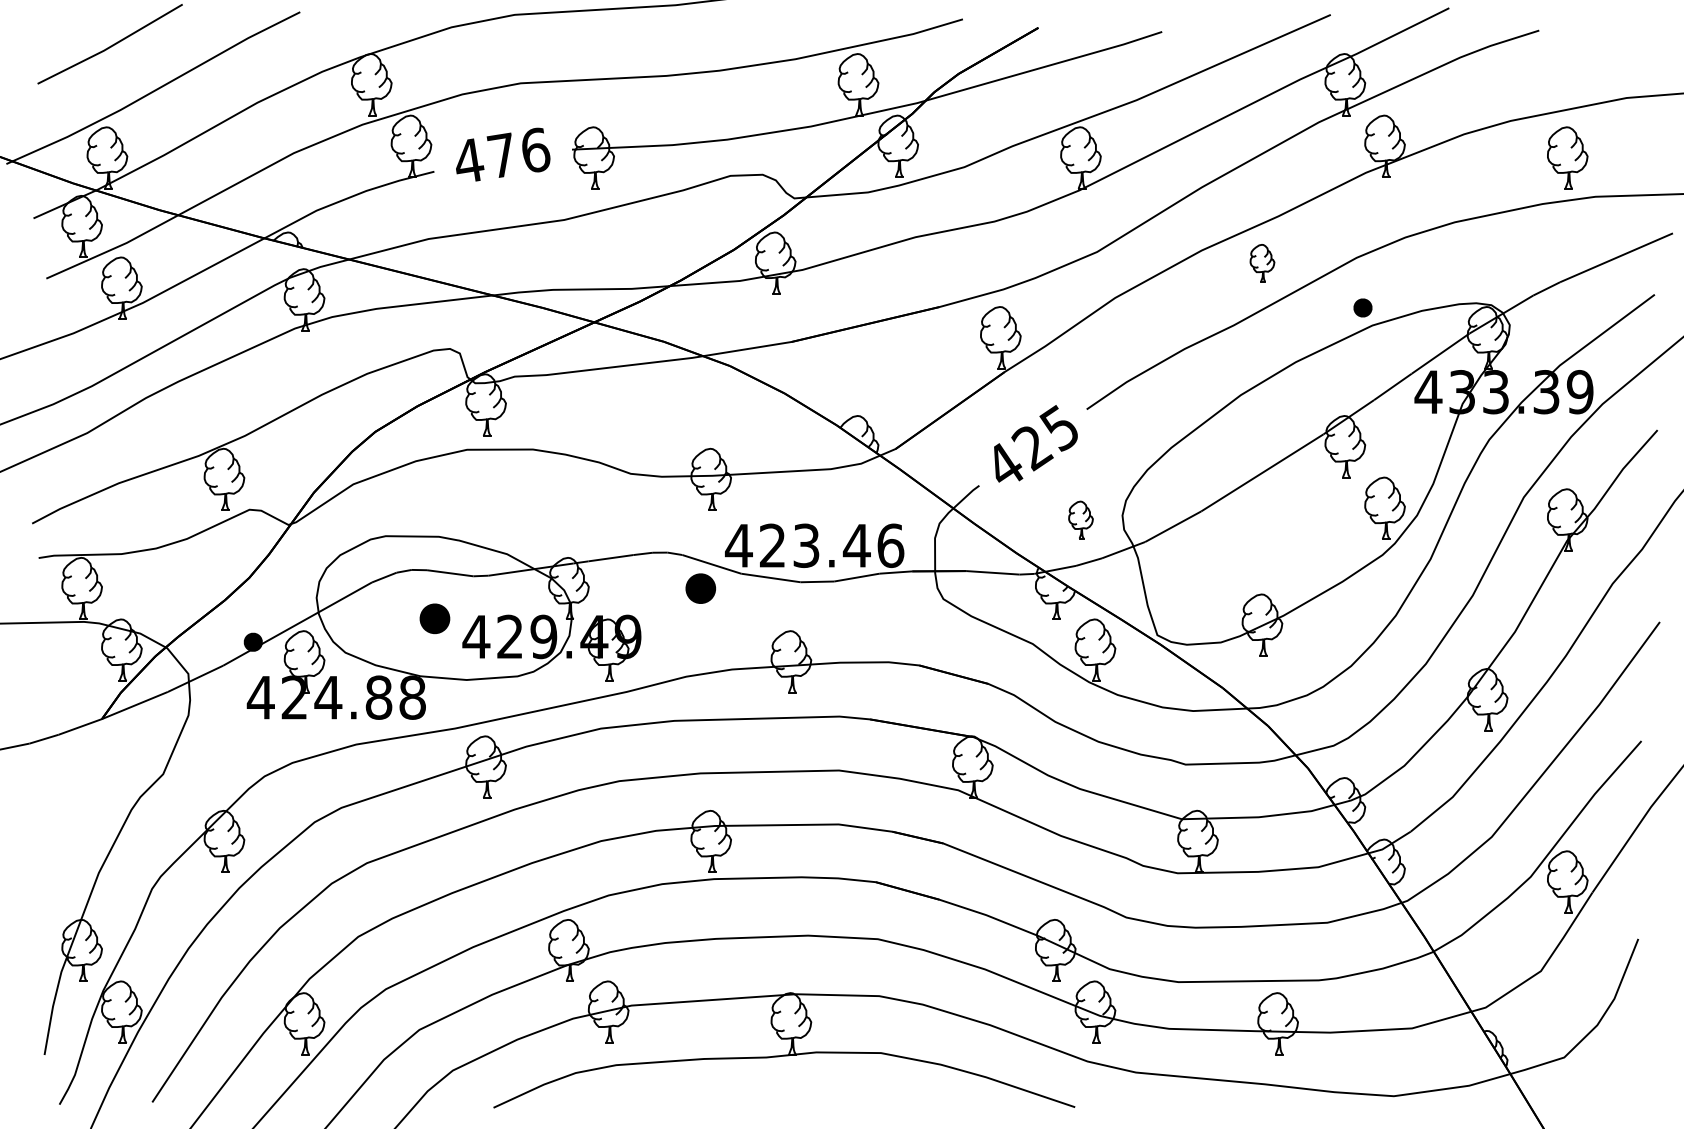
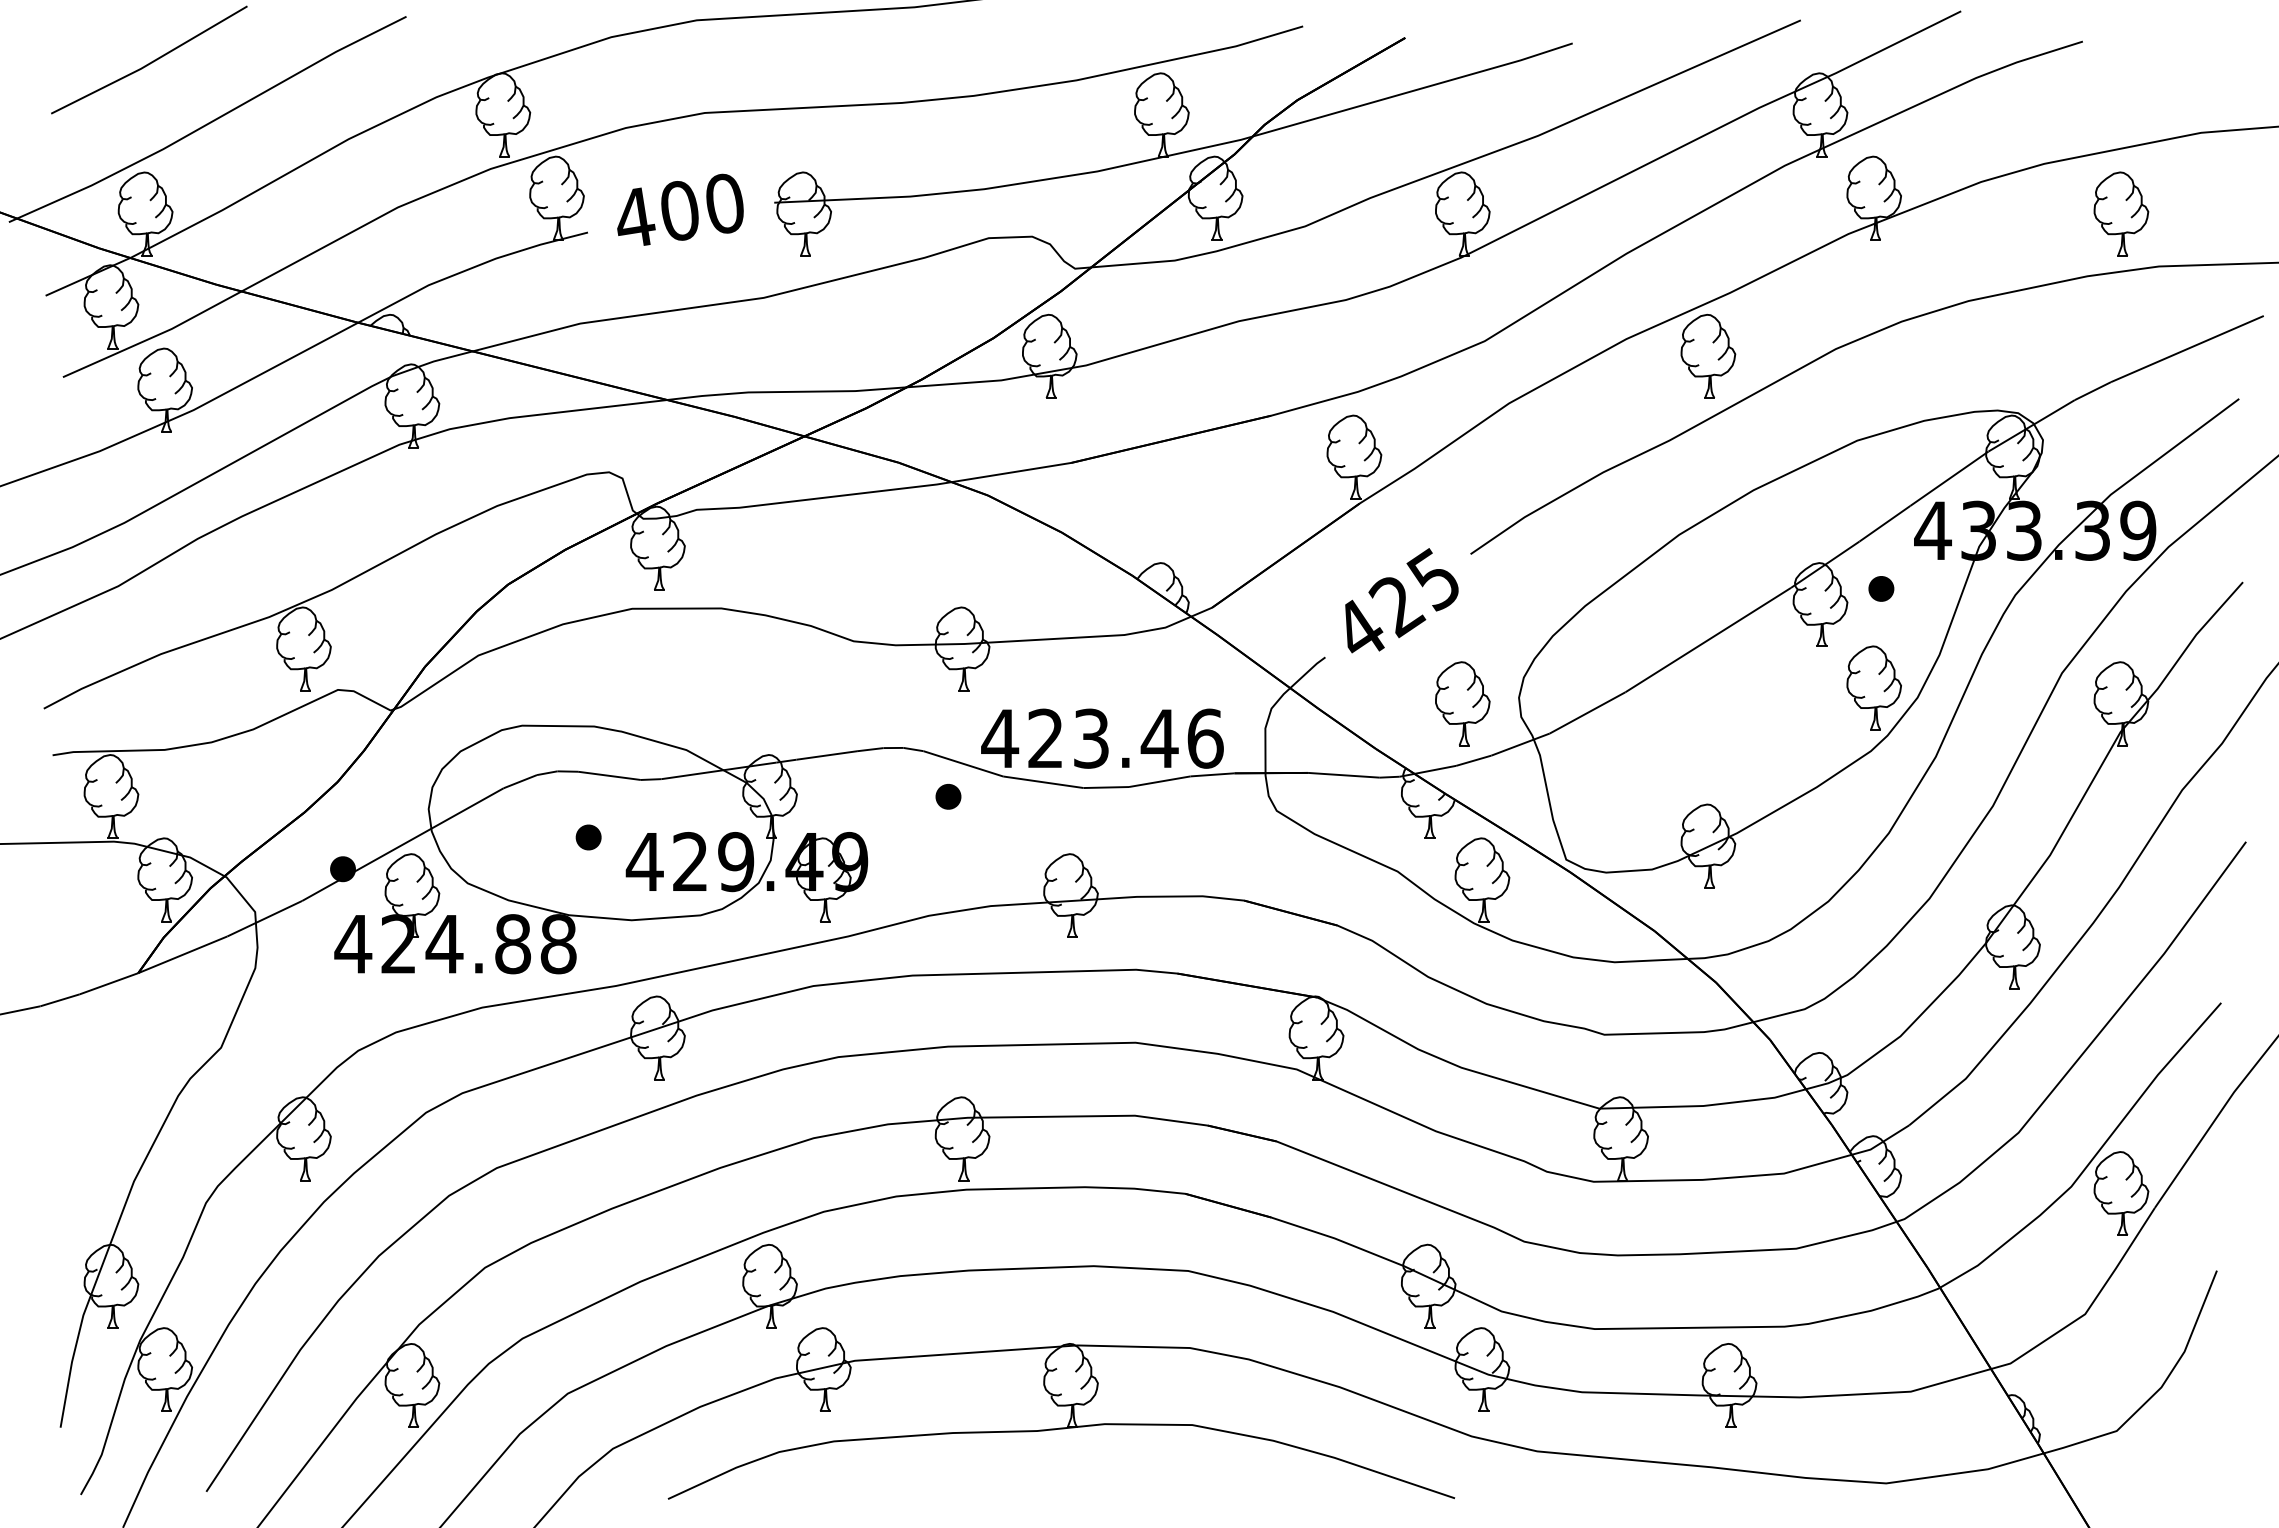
text: (518, 152) -> (701, 206), 476 -> 400
part: (1262, 263) -> (1708, 356), size x1.67
part: (1363, 307) -> (1881, 588), moved
part: (1080, 519) -> (1462, 703), size x1.67
part: (700, 588) -> (948, 796), size x0.62
part: (434, 618) -> (588, 837), size x0.62

